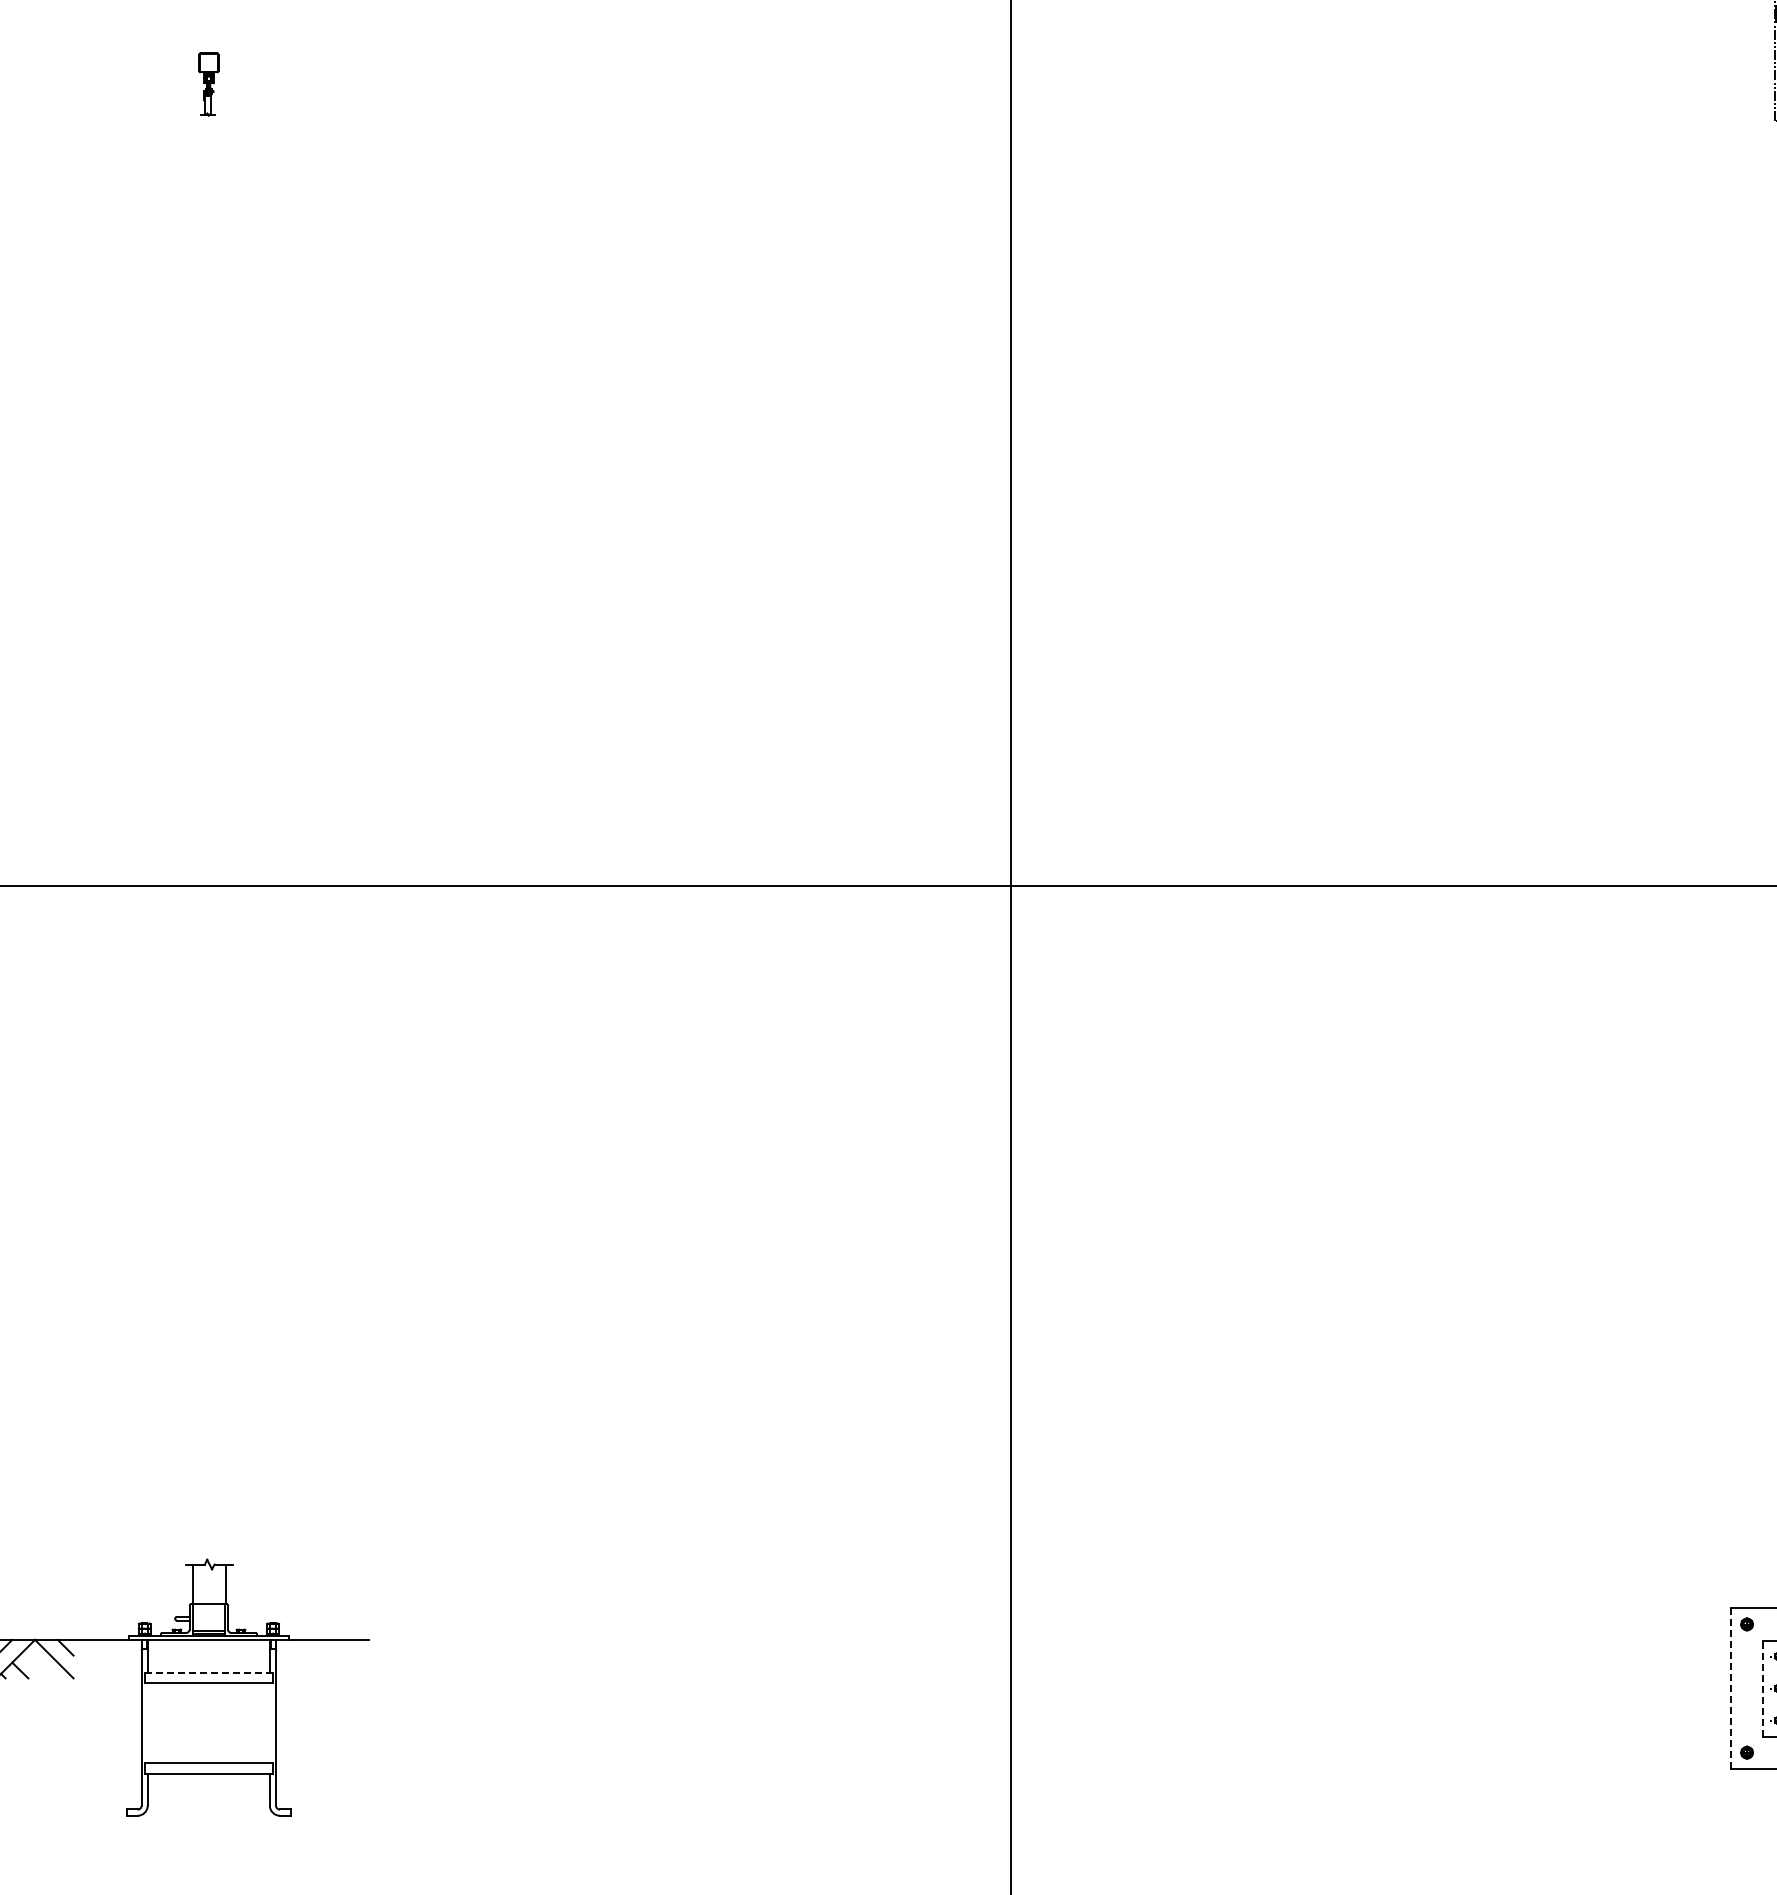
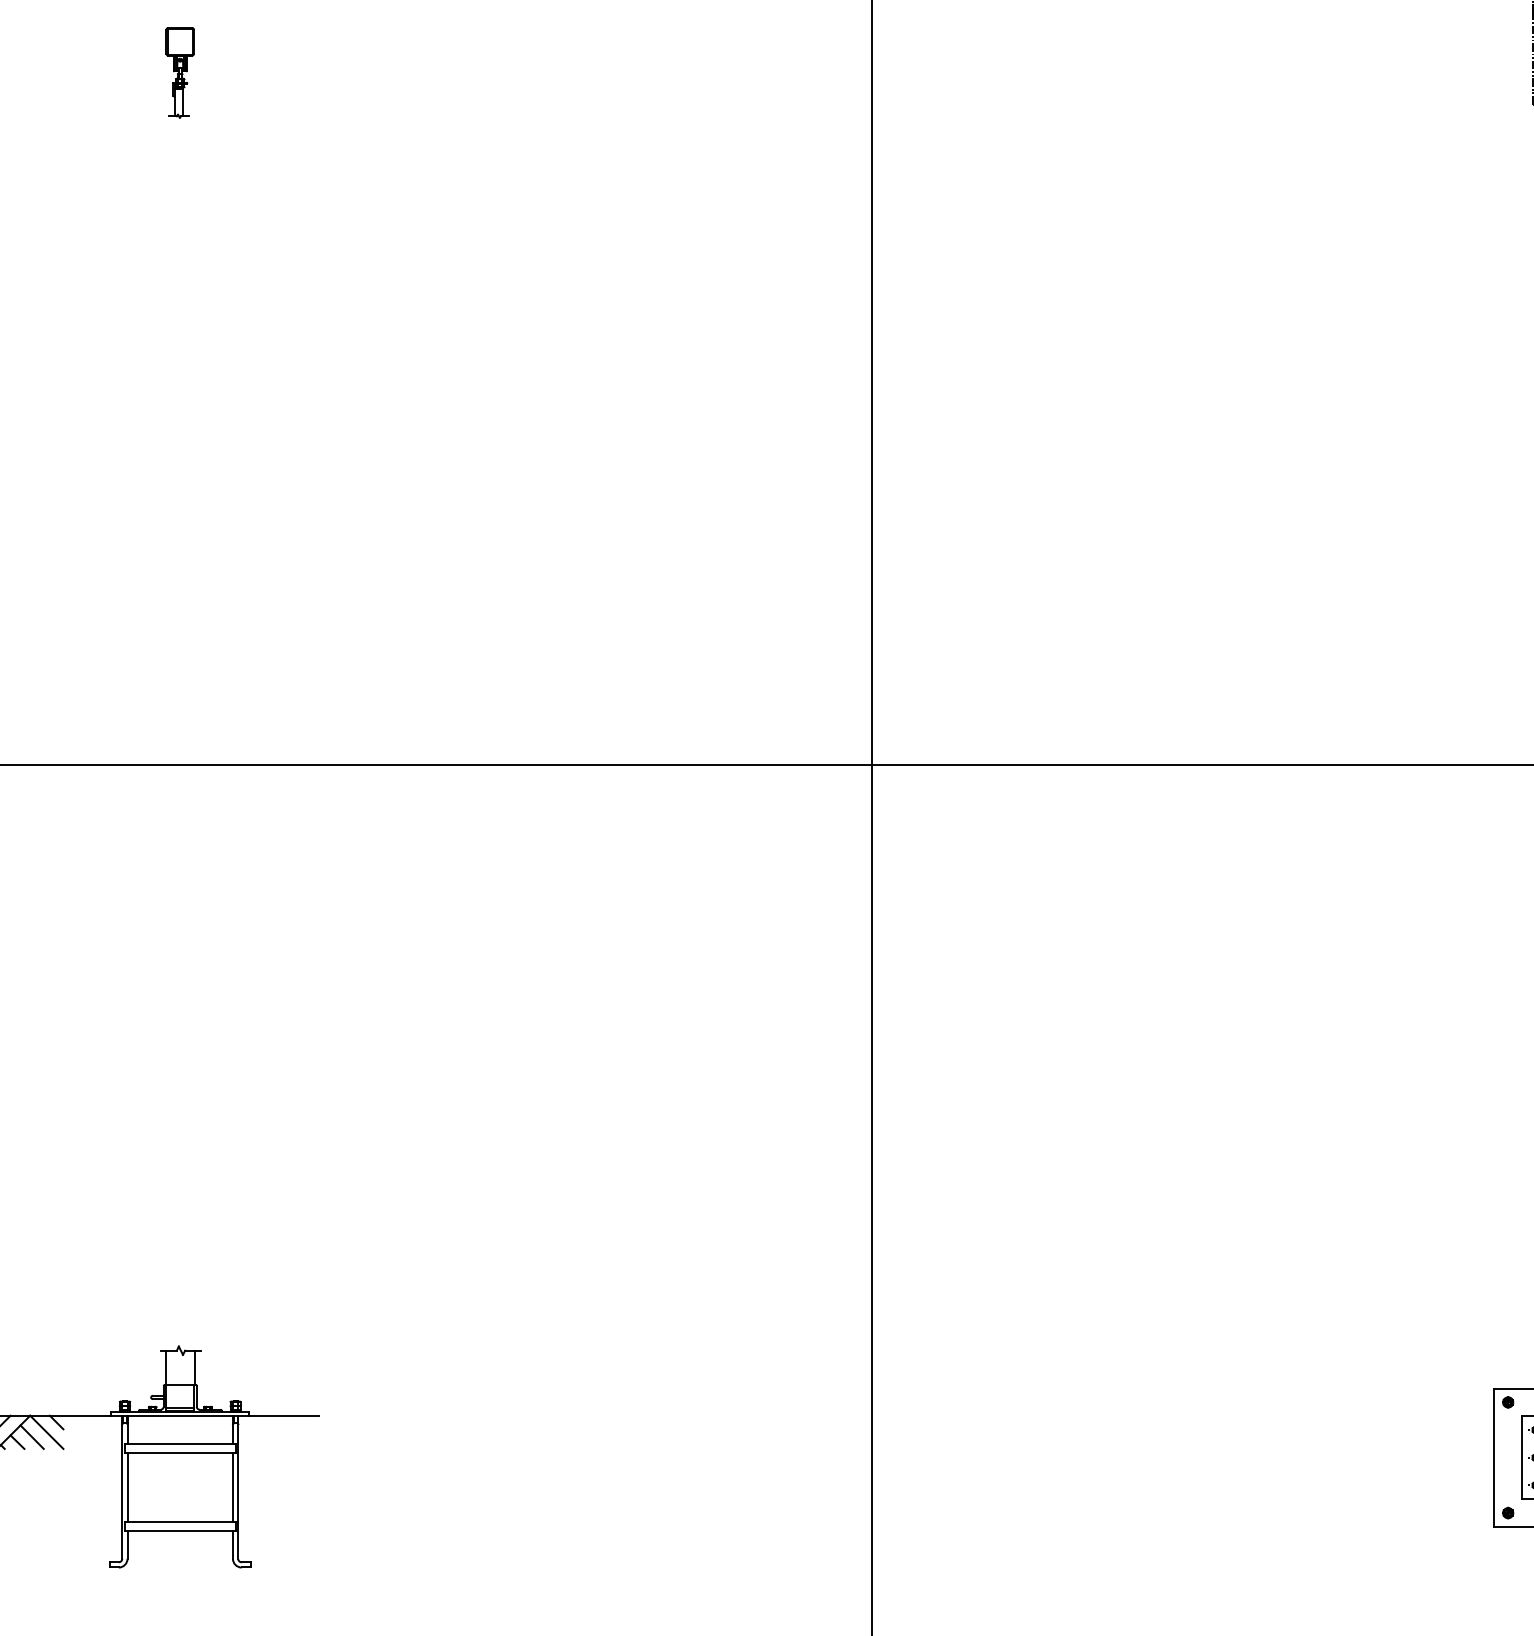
part: (208, 84) -> (179, 72), size x1.67
line: (36, 1664) -> (31, 1436), added
line: (209, 1672) -> (180, 1443), dashed -> solid
line: (1763, 1688) -> (1522, 1457), dashed -> solid
line: (1731, 1689) -> (1494, 1458), dashed -> solid
line: (147, 1723) -> (127, 1487), added
line: (270, 1723) -> (233, 1487), added

